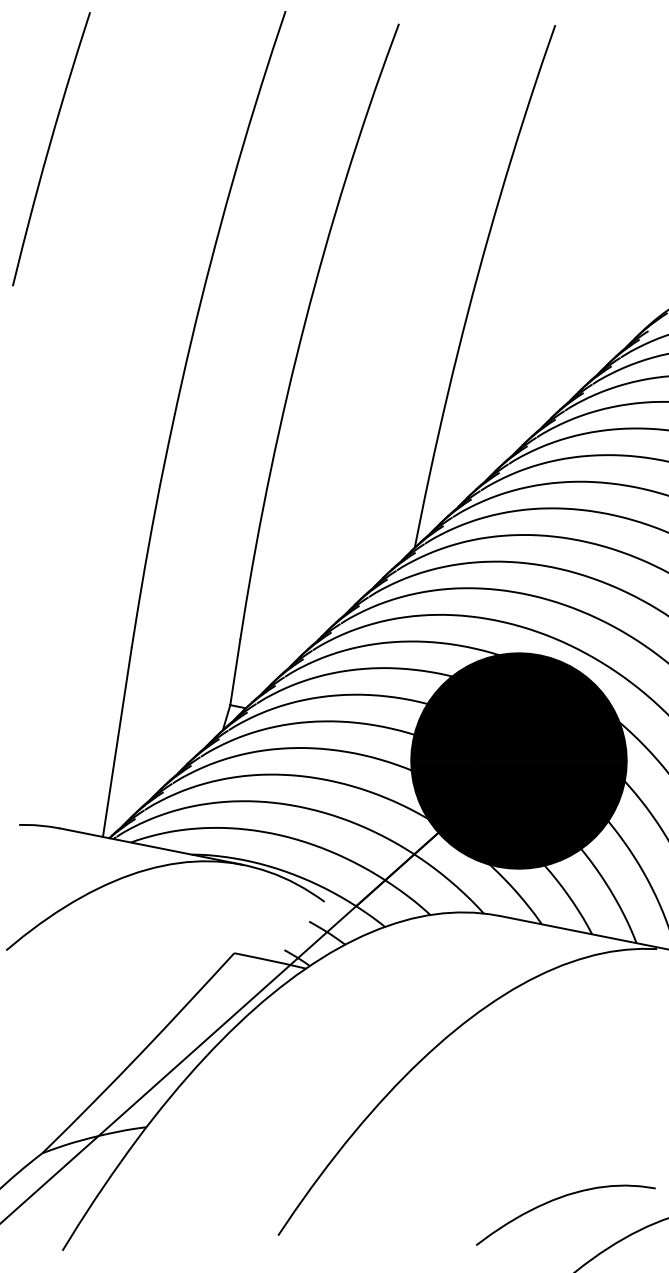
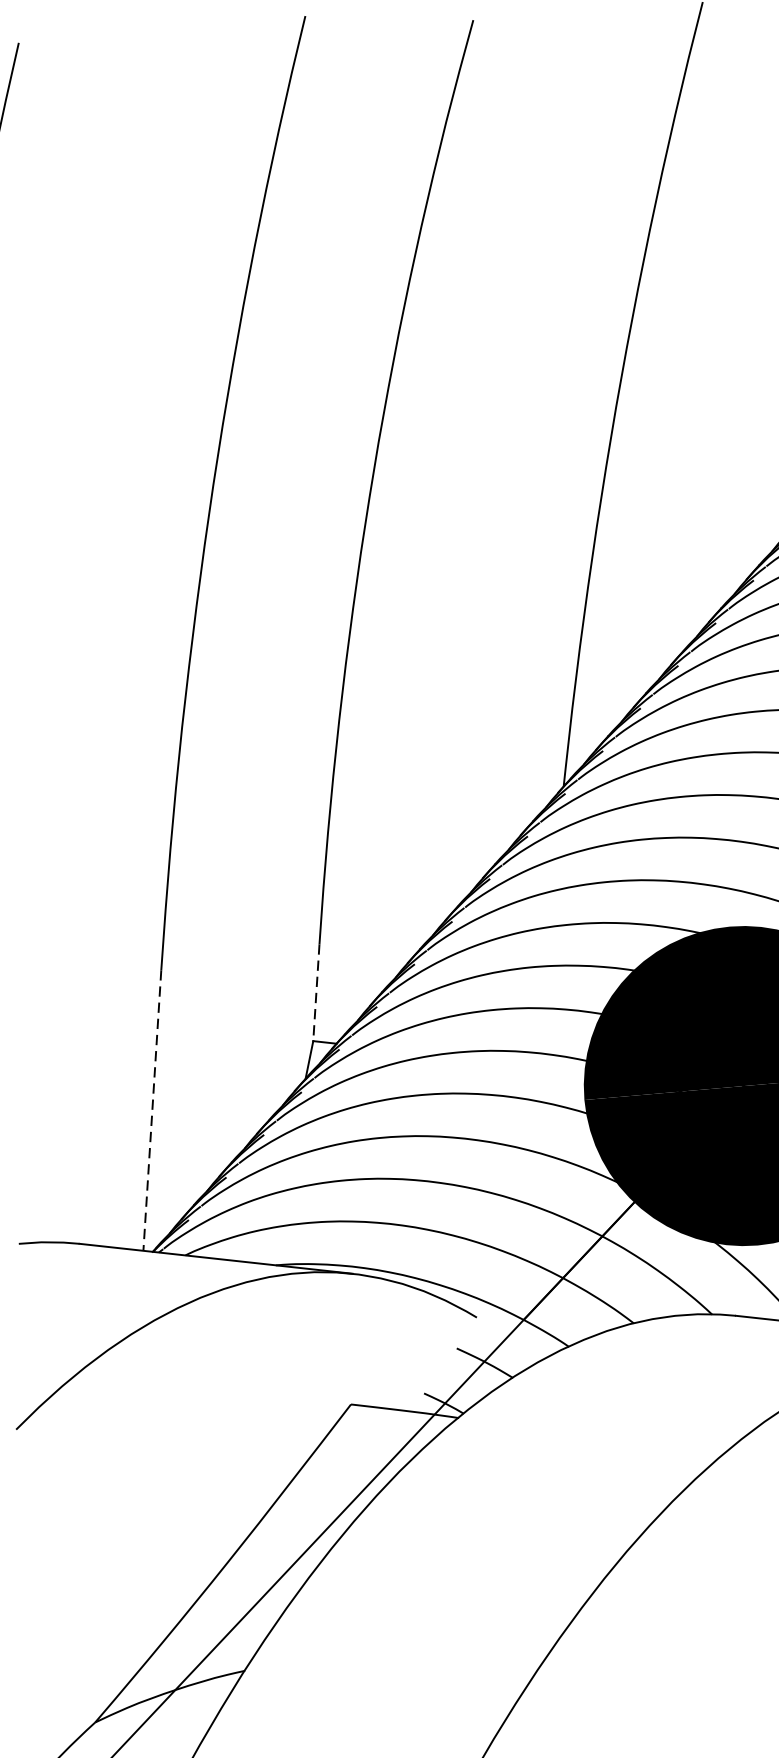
line: (235, 672) -> (316, 992), solid -> dashed
line: (117, 743) -> (152, 1111), solid -> dashed

